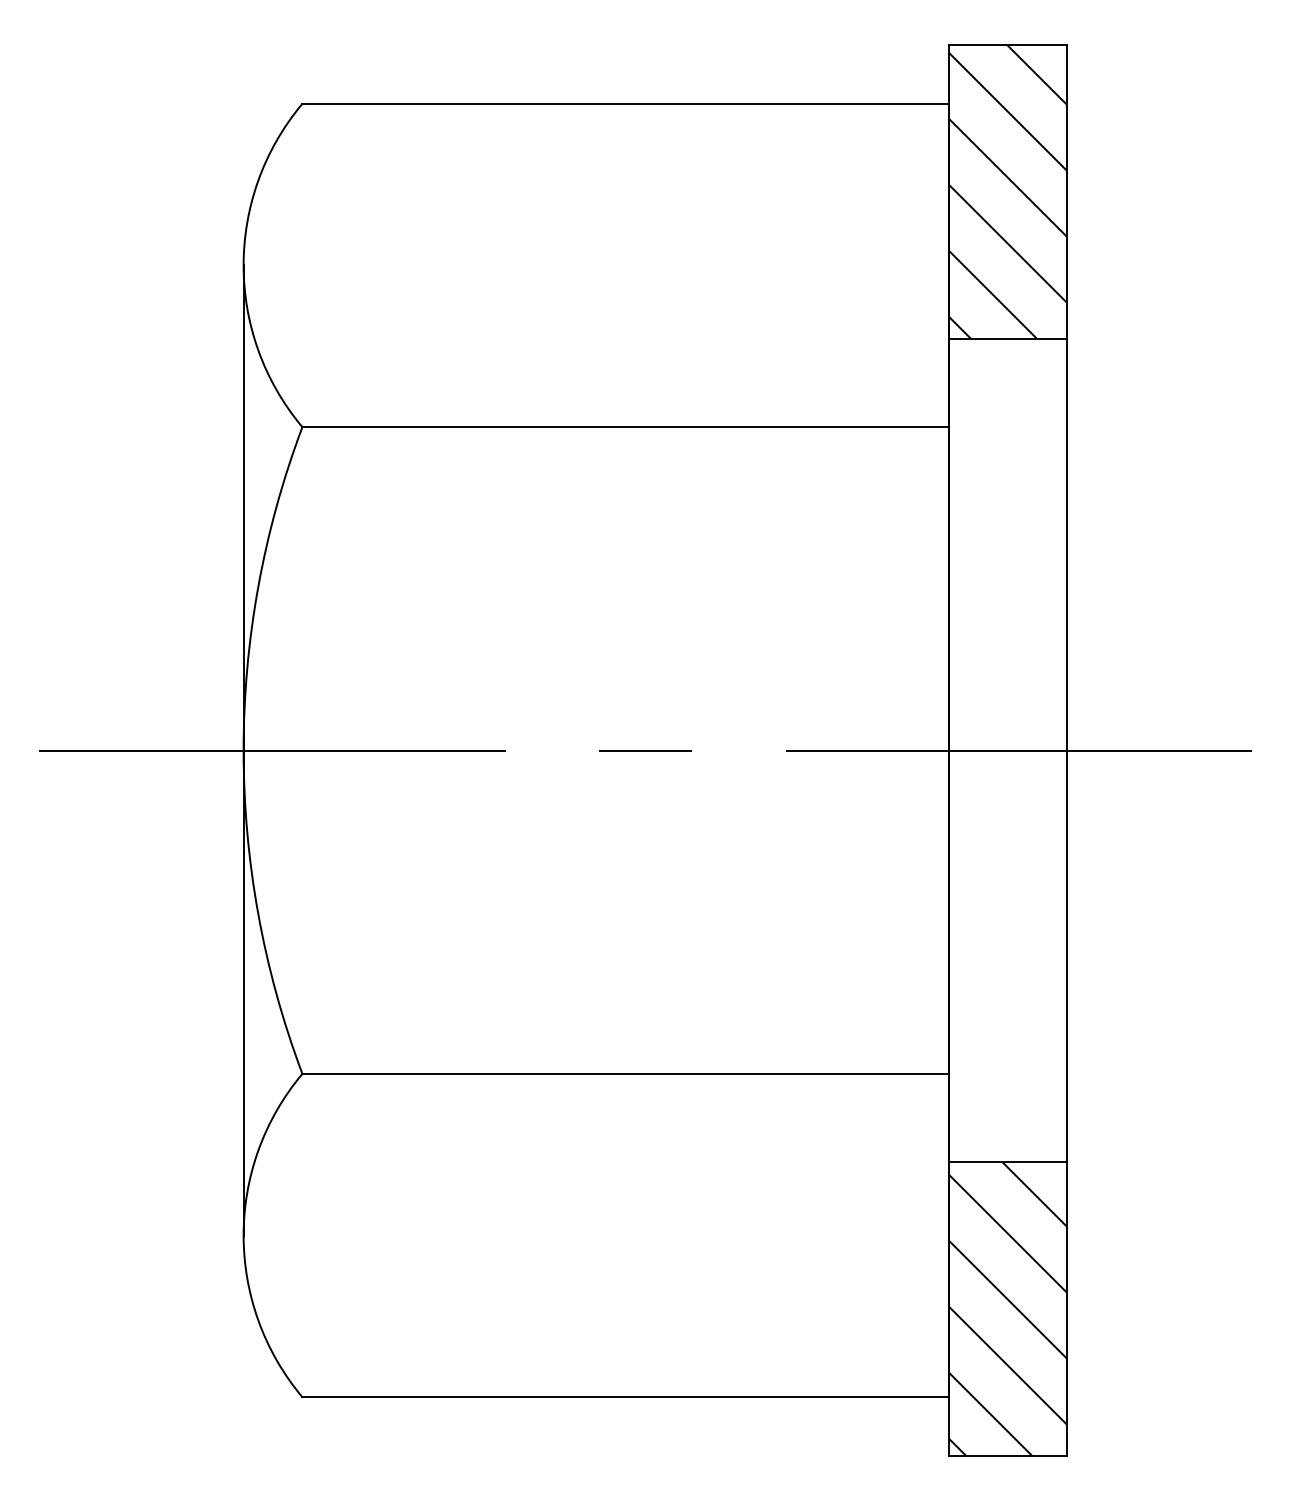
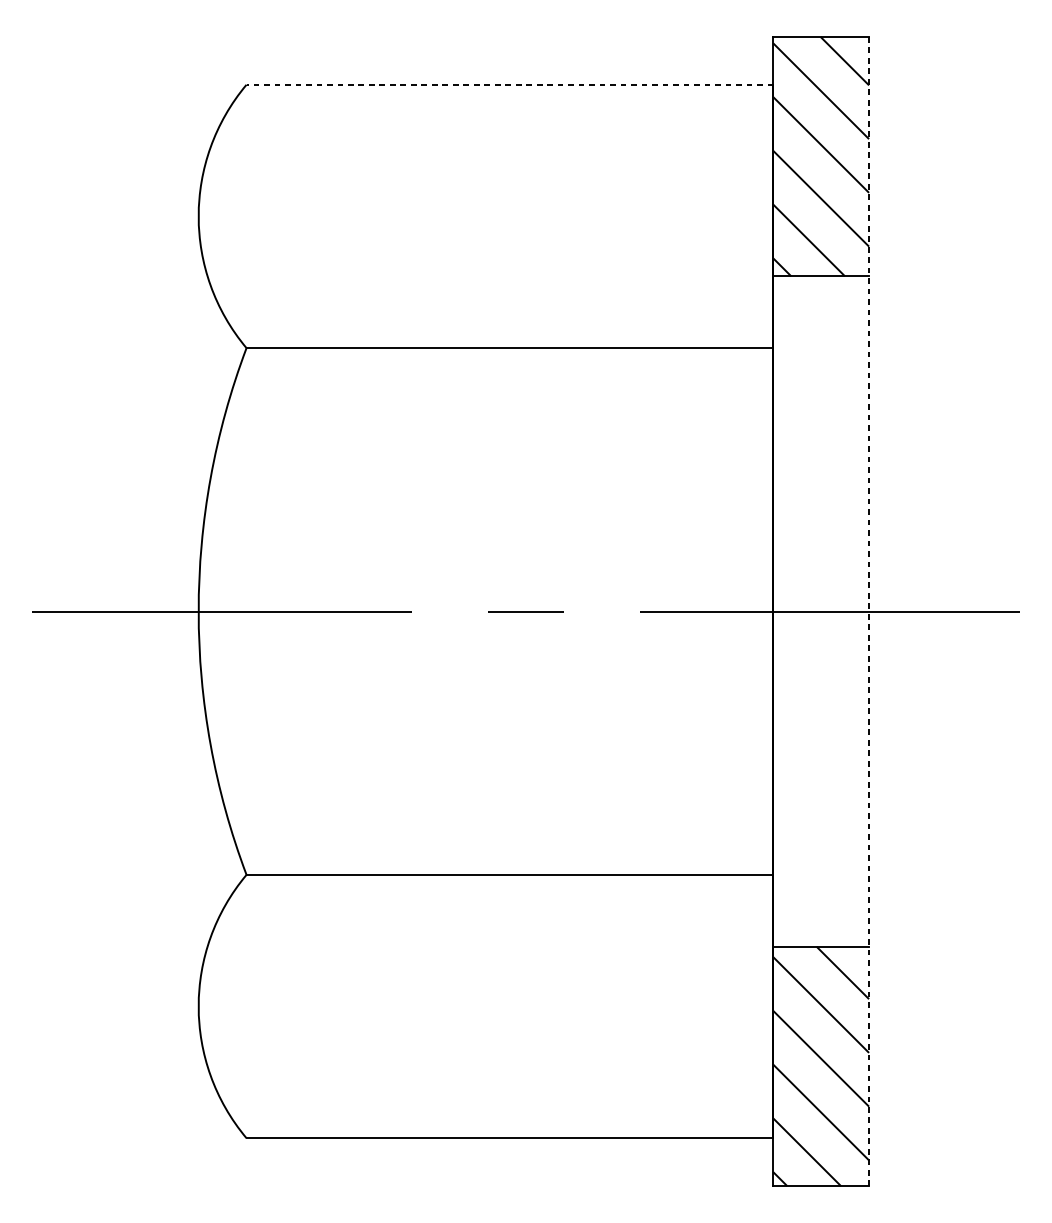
line: (625, 103) -> (509, 84), solid -> dashed
line: (243, 750) -> (198, 611), removed
line: (1066, 750) -> (868, 611), solid -> dashed

